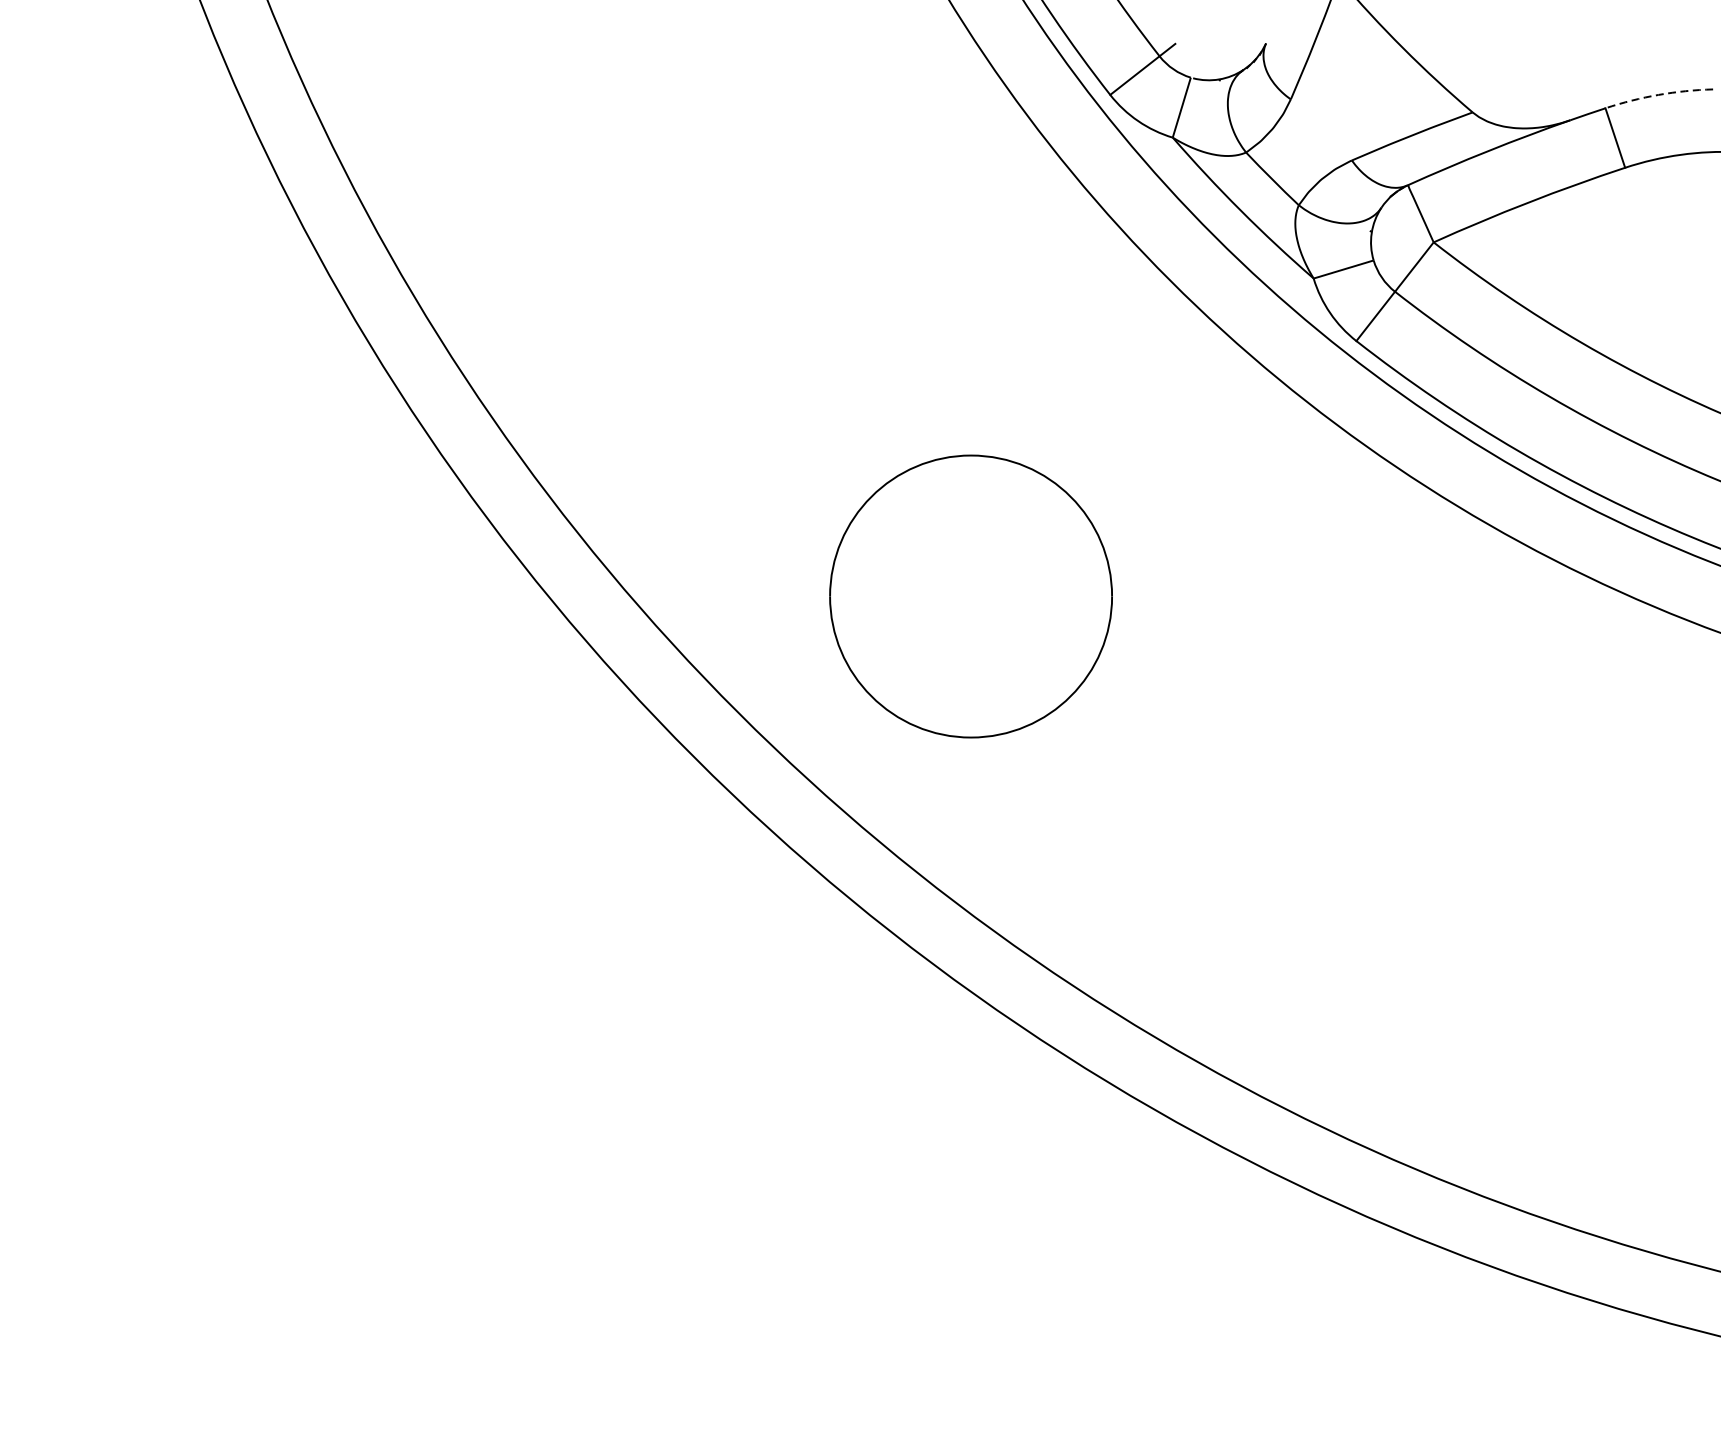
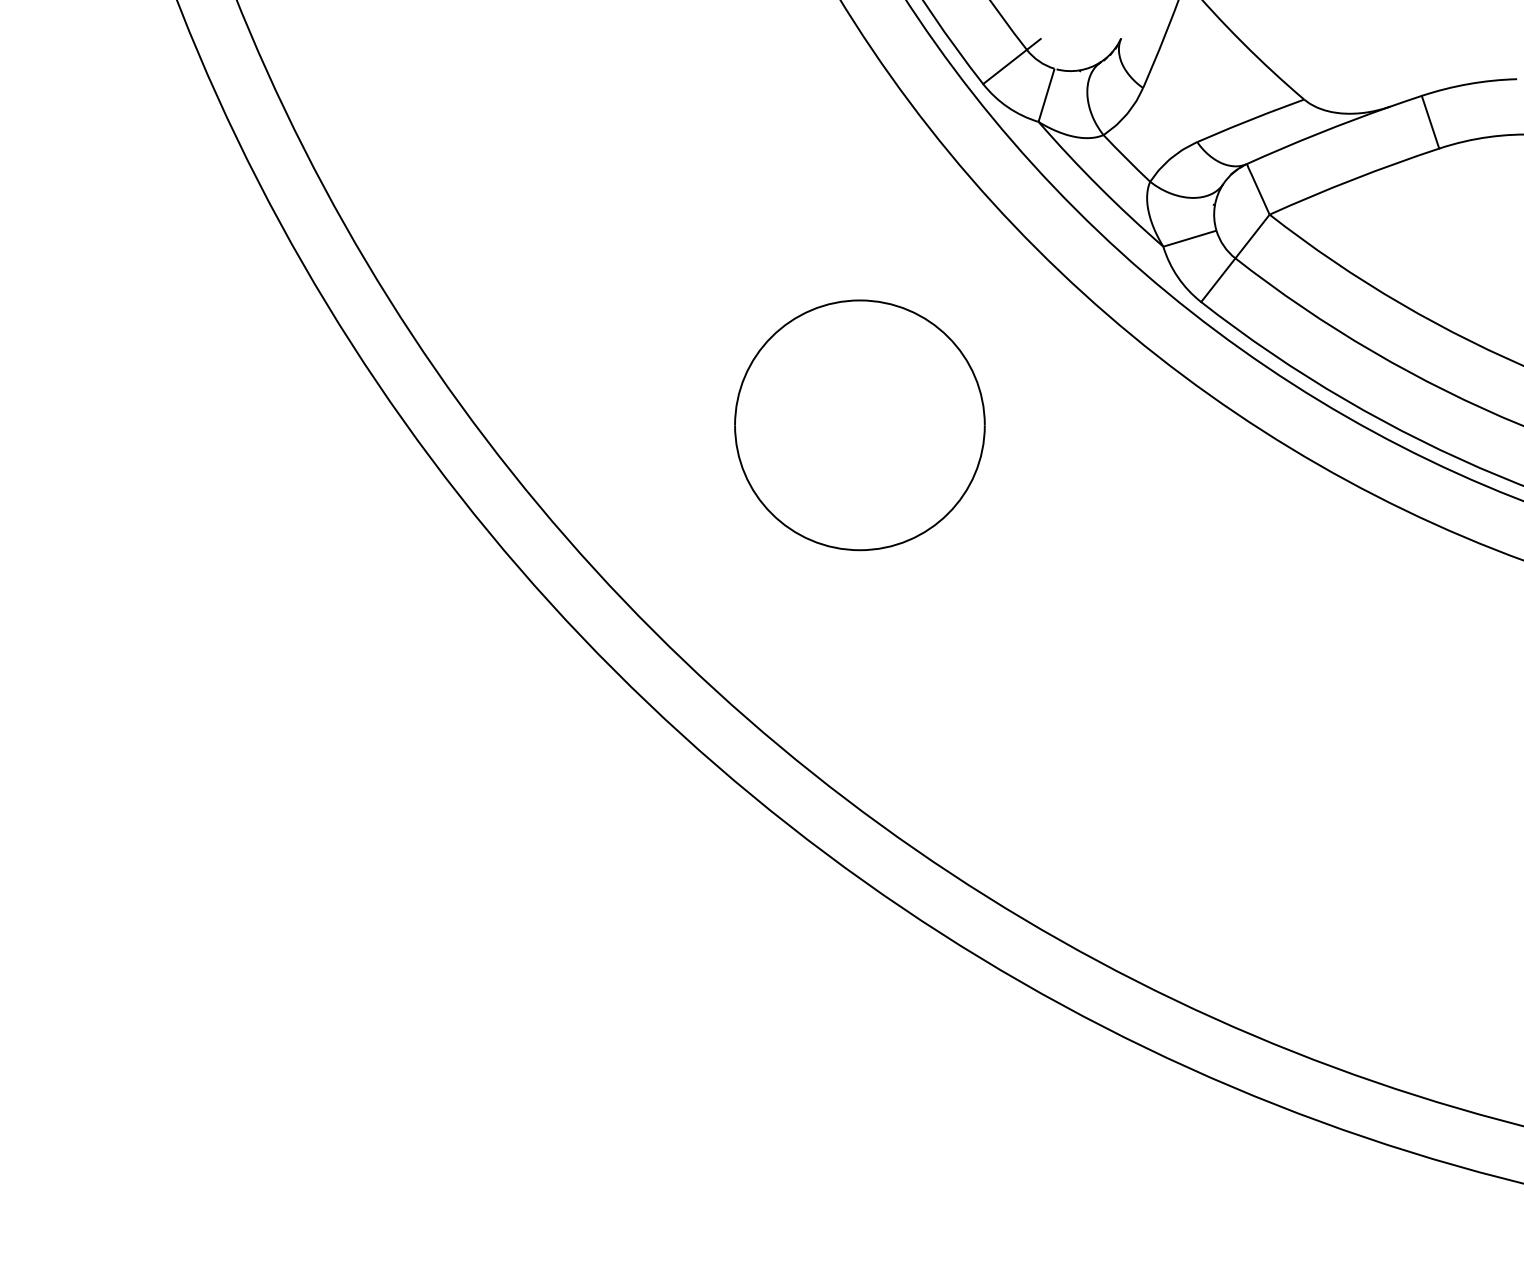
arc: (1658, 95) -> (1468, 84), dashed -> solid
part: (970, 596) -> (859, 425), moved

